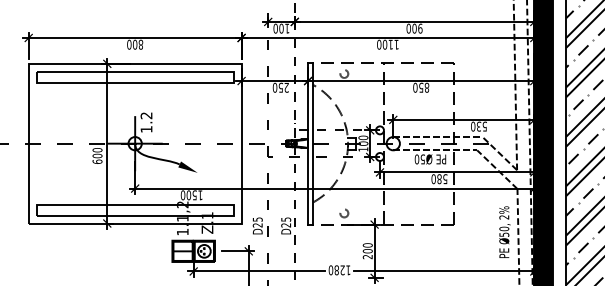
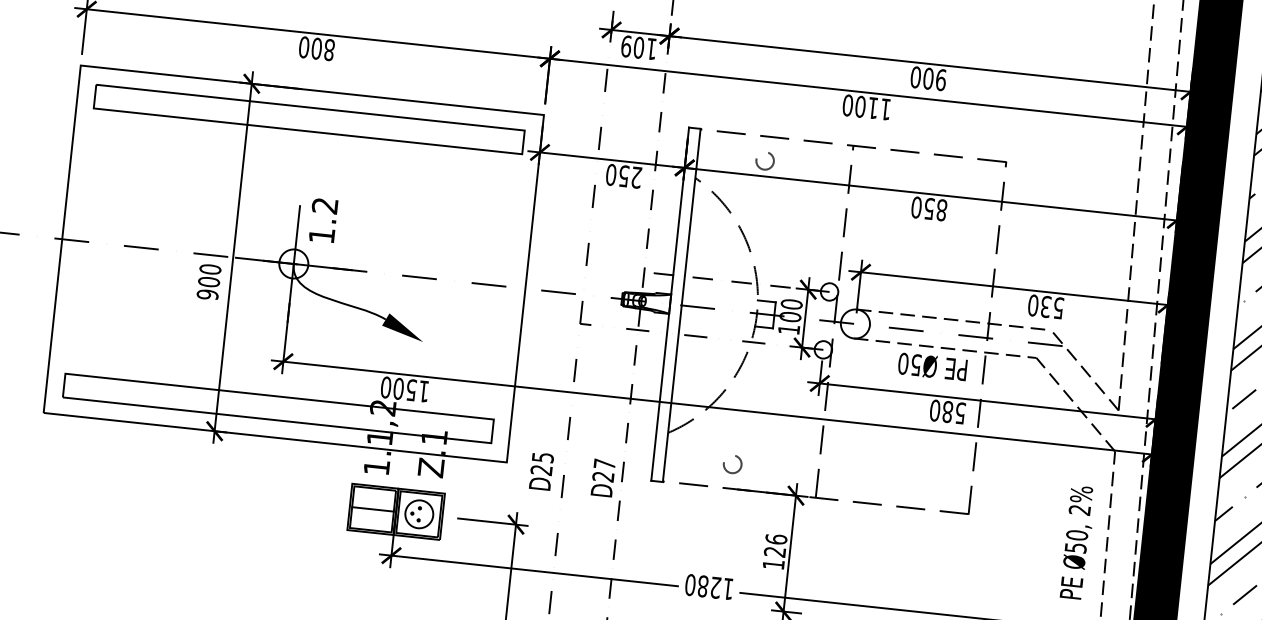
text: (275, 28) -> (625, 45), 100 -> 109
text: (97, 161) -> (207, 293), 600 -> 900
text: (286, 219) -> (605, 464), D25 -> D27
text: (367, 251) -> (774, 552), 200 -> 126

